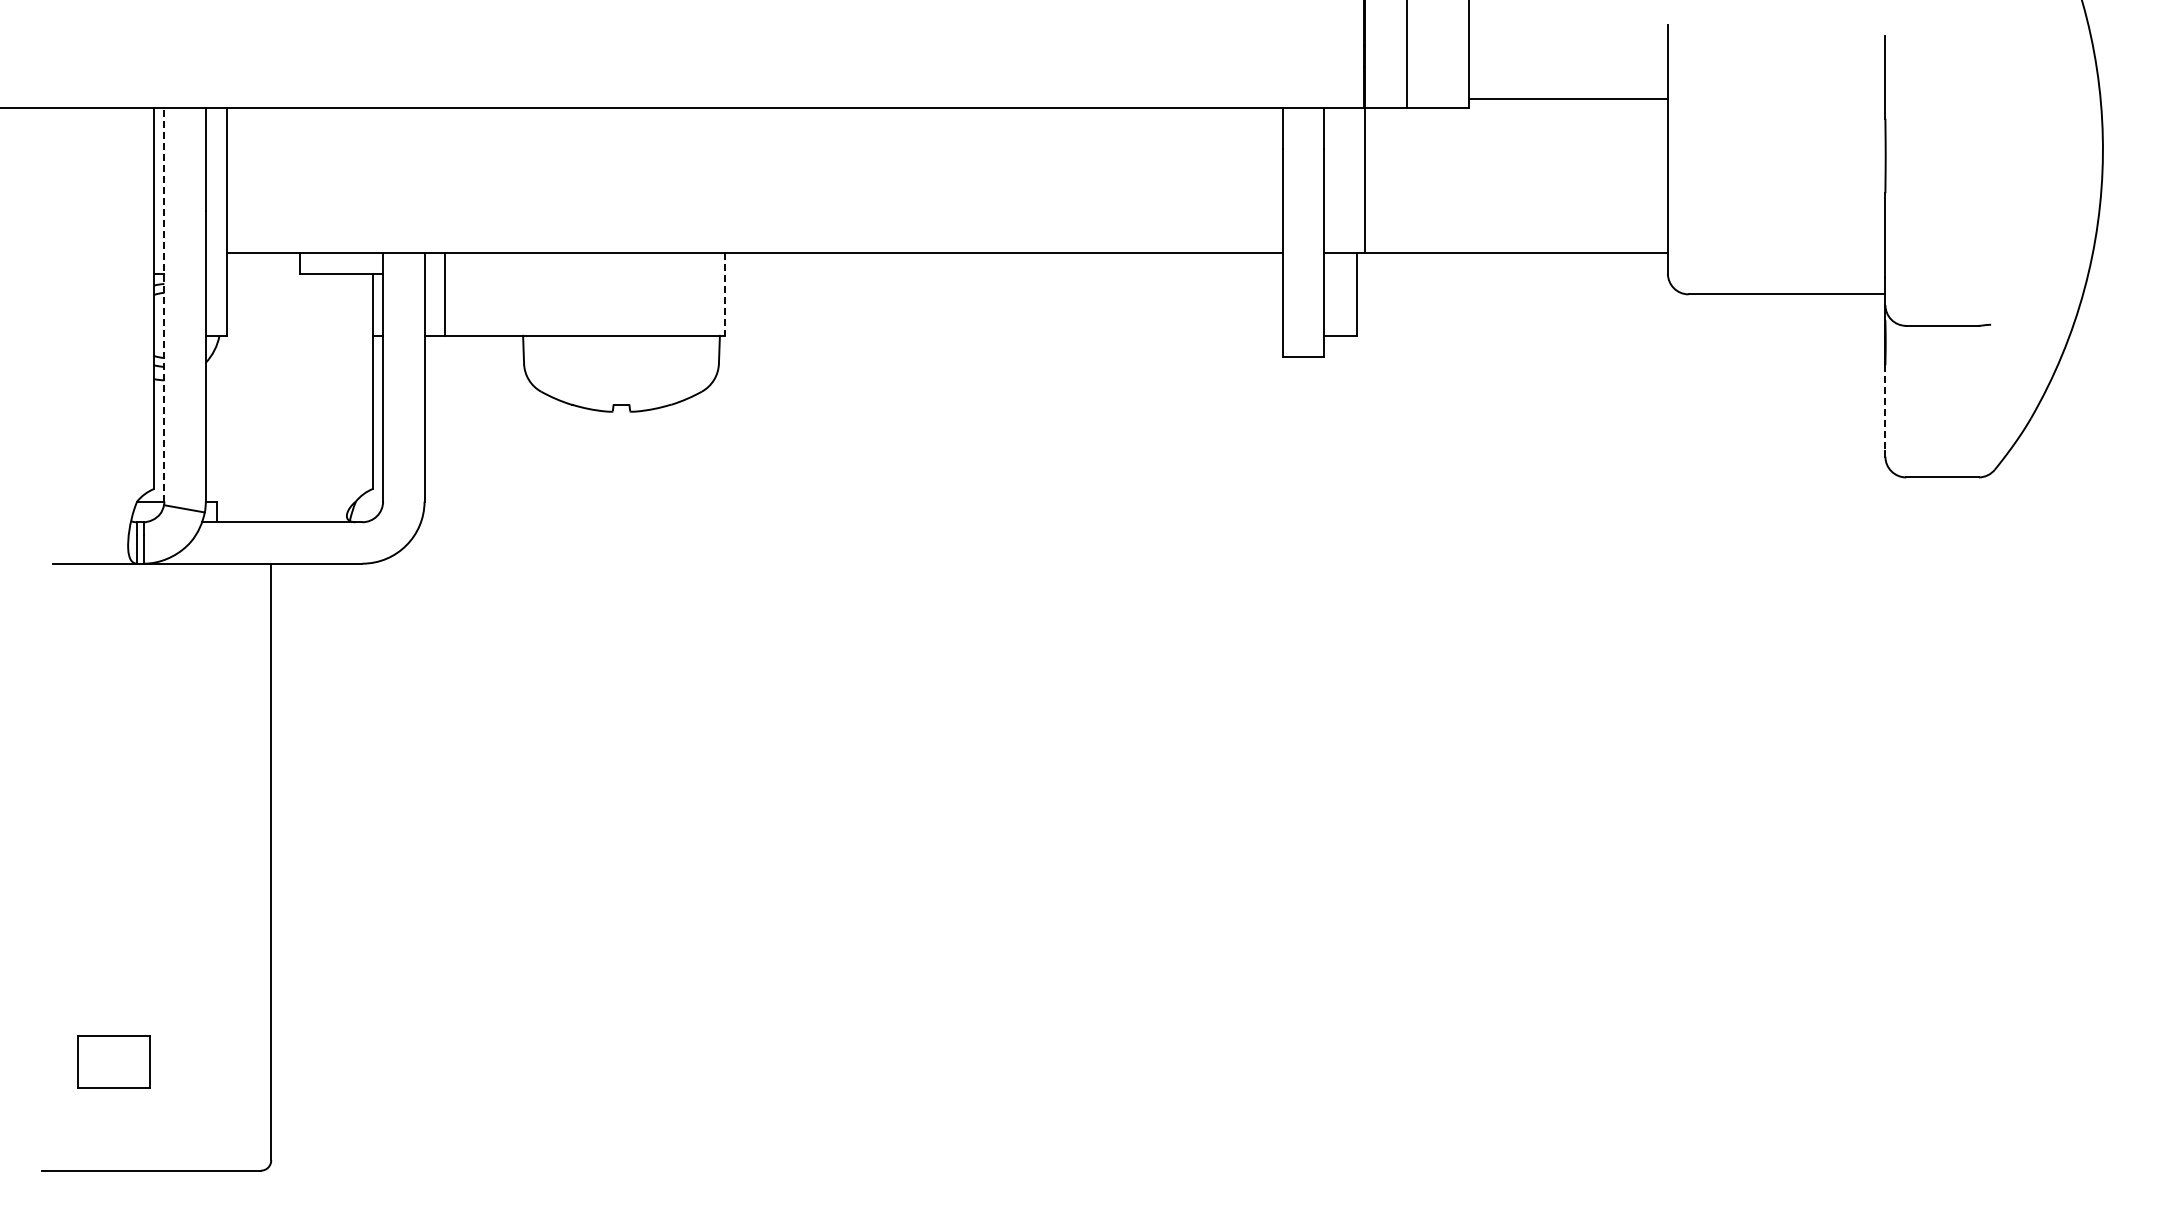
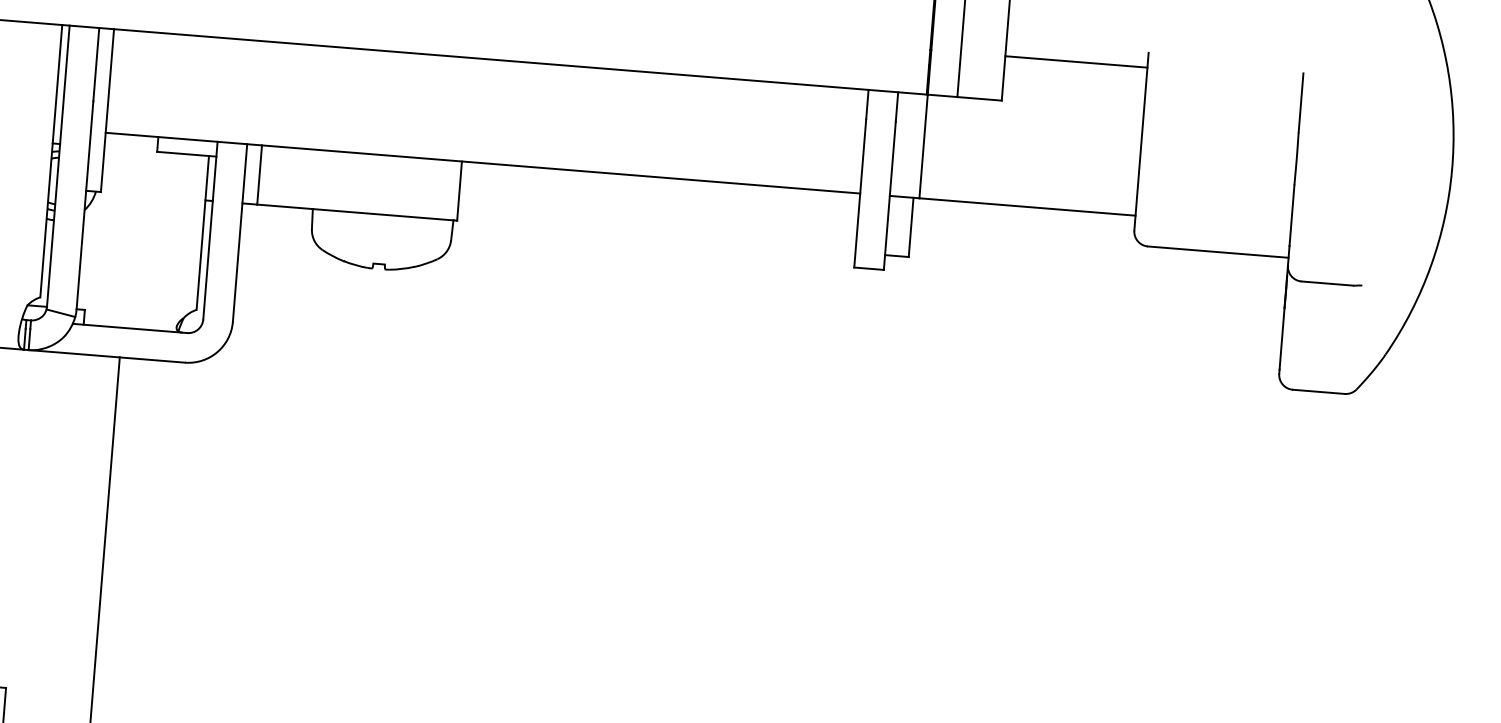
line: (1568, 98) -> (1076, 61), moved
line: (725, 294) -> (459, 191), dashed -> solid
line: (164, 304) -> (58, 166), dashed -> solid
line: (1885, 407) -> (1282, 338), dashed -> solid

